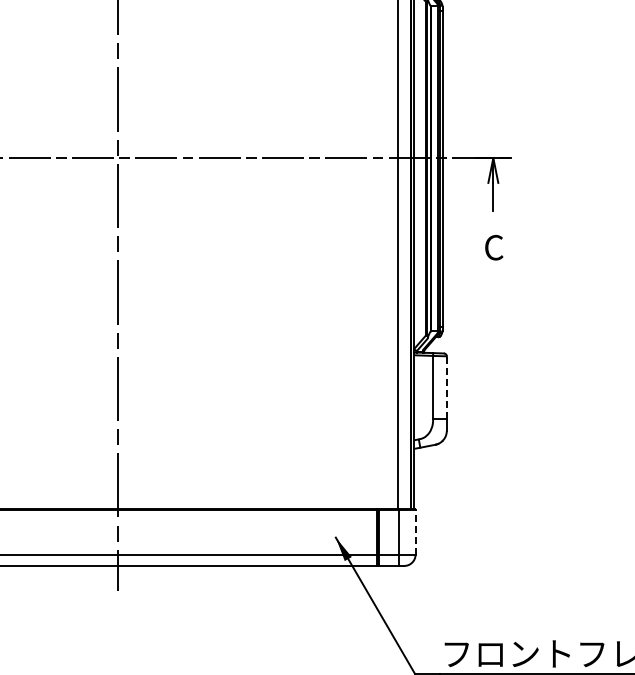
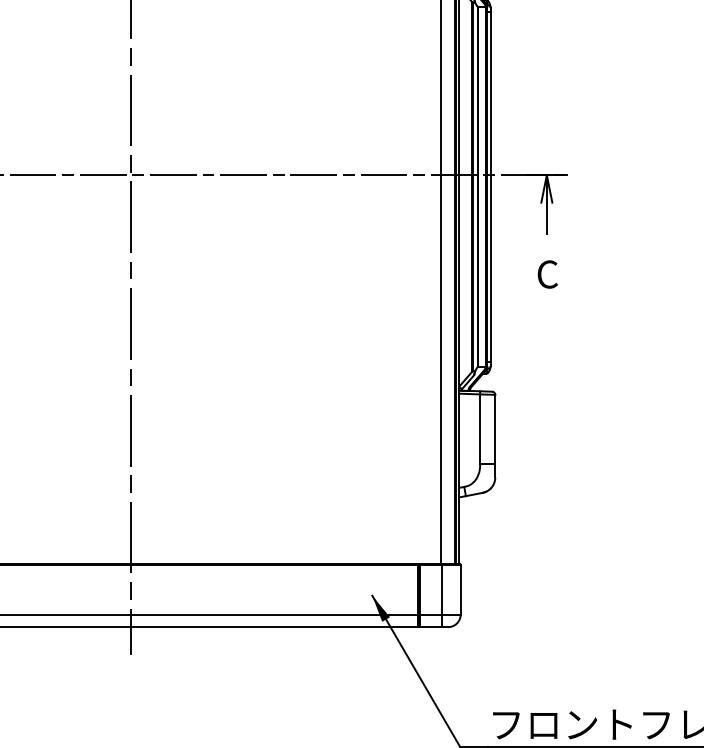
line: (446, 387) -> (494, 429), dashed -> solid
line: (415, 531) -> (460, 588), dashed -> solid

